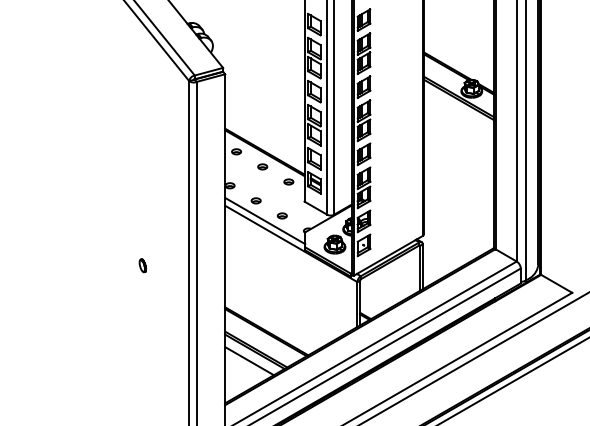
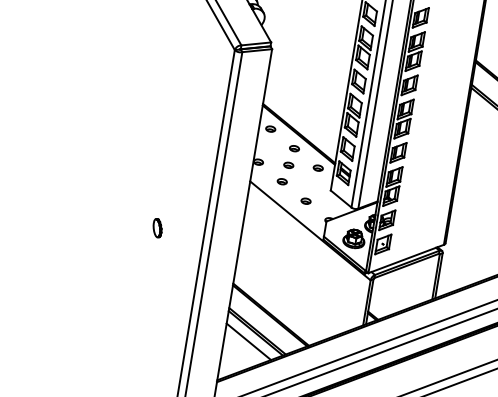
part: (259, 183) -> (288, 164), added
line: (265, 220) -> (288, 203), removed
part: (142, 265) -> (157, 227), size x1.4

